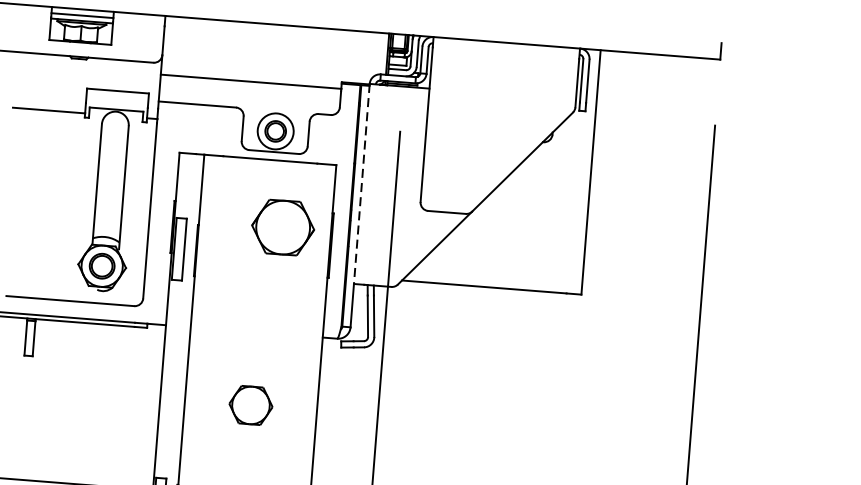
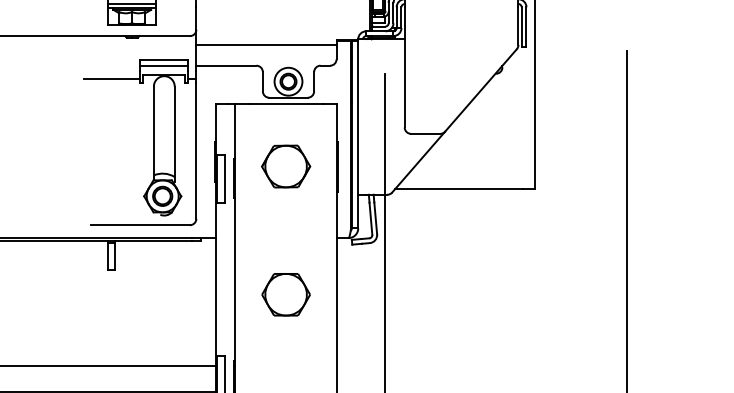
line: (117, 97) -> (164, 65), added
line: (362, 184) -> (358, 117), dashed -> solid
part: (283, 227) -> (286, 166), moved
part: (250, 404) -> (285, 294), size x1.43

